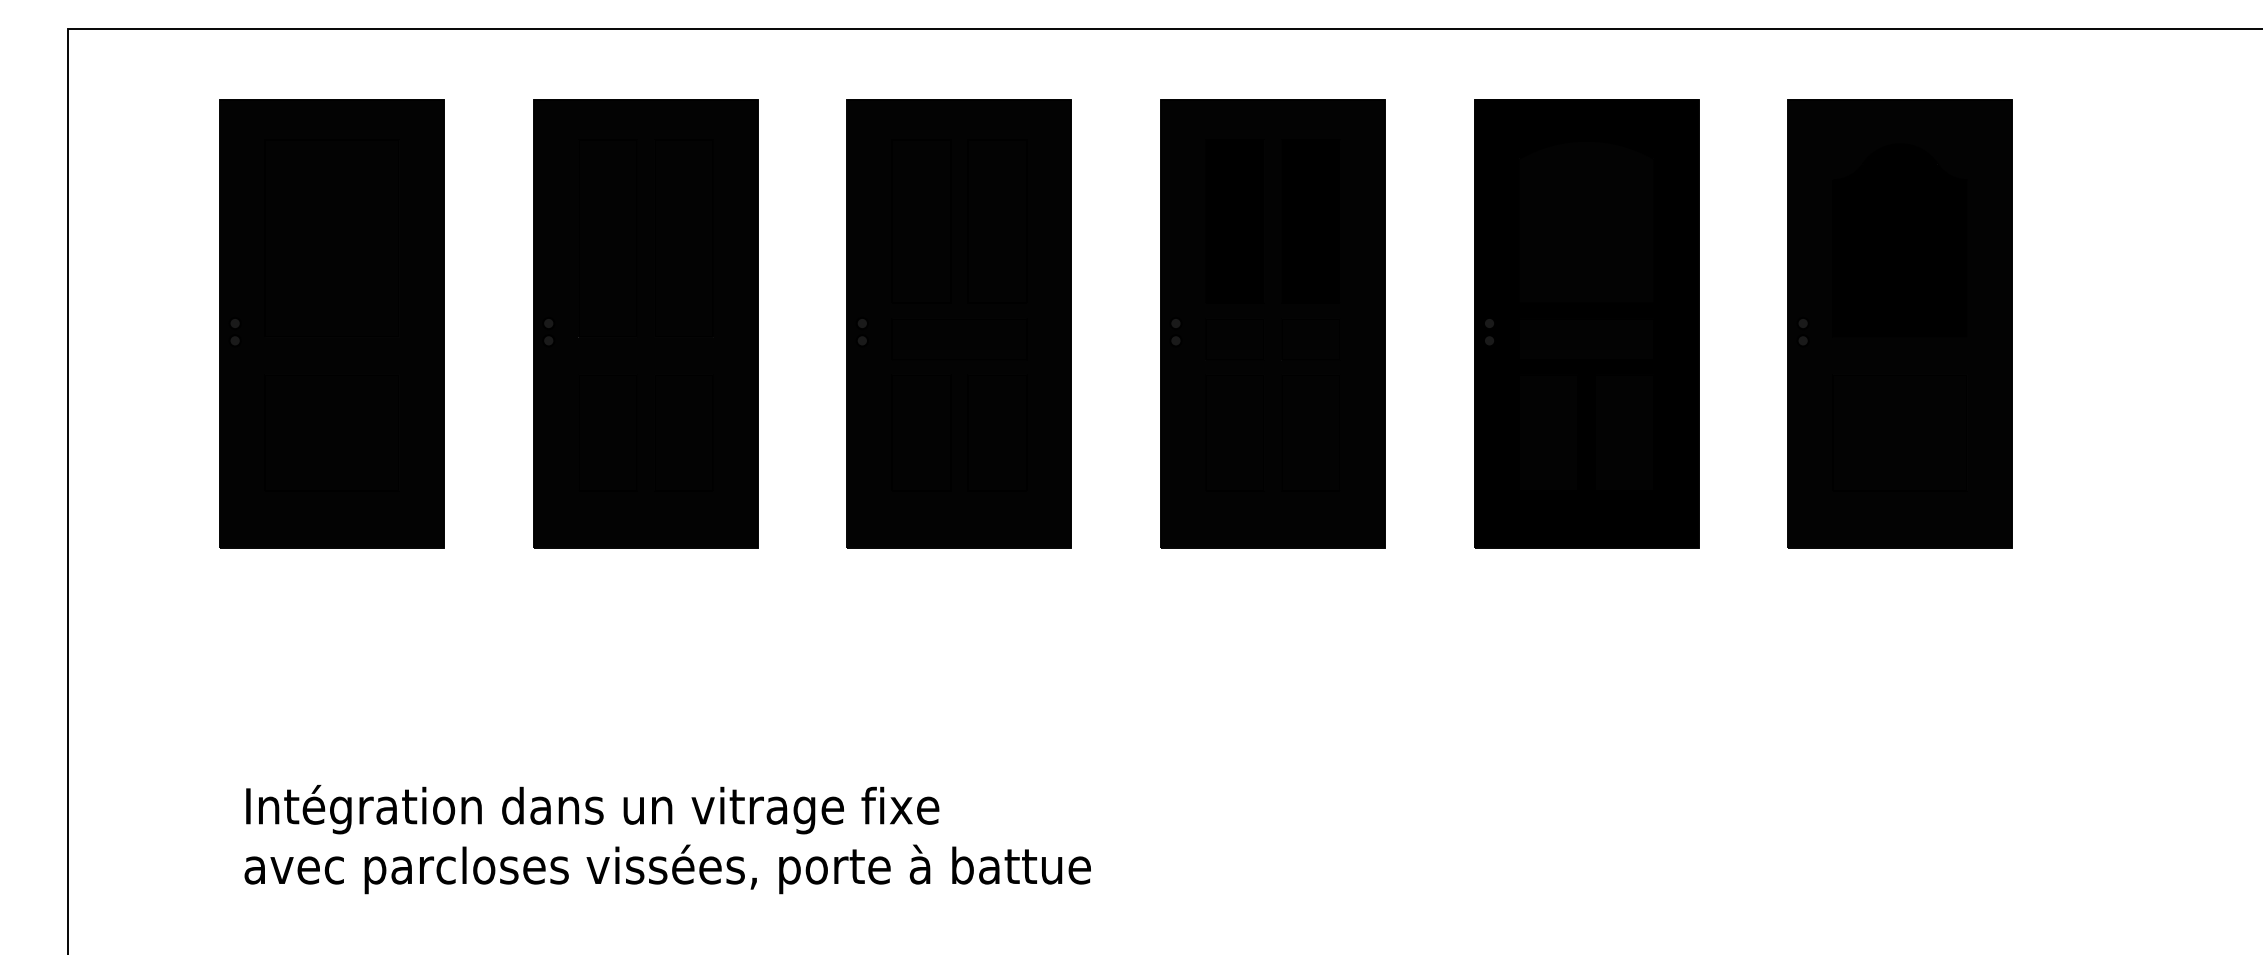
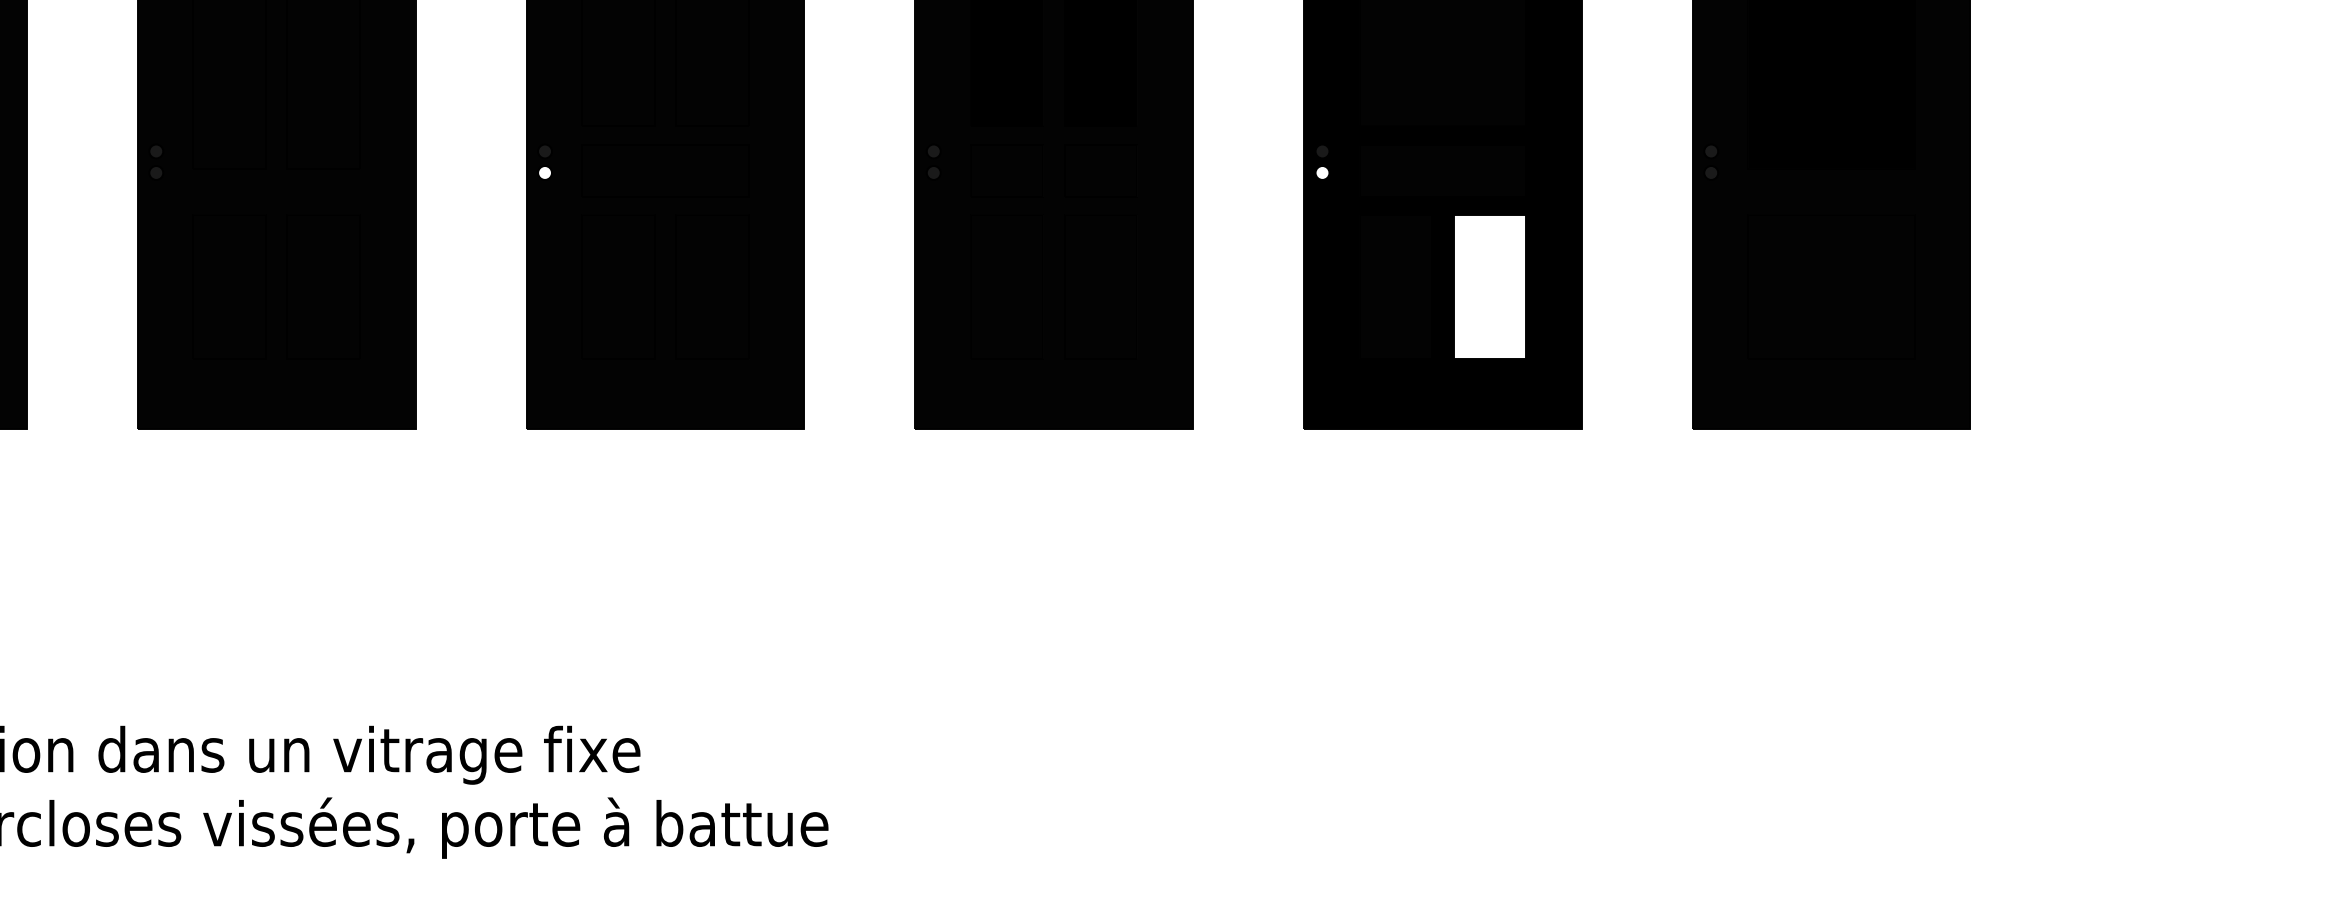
fill: (861, 340) -> (543, 172), removed
fill: (1489, 340) -> (1322, 172), removed
fill: (1624, 432) -> (1489, 286), removed

